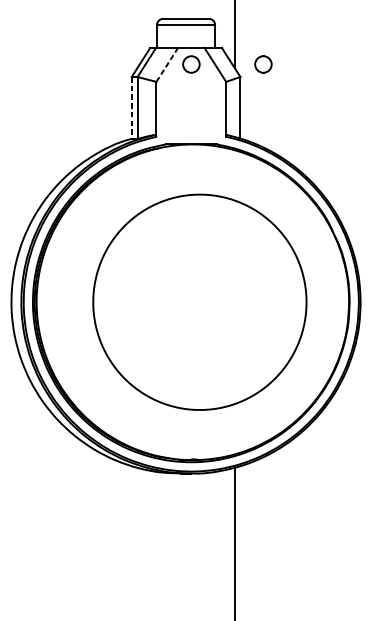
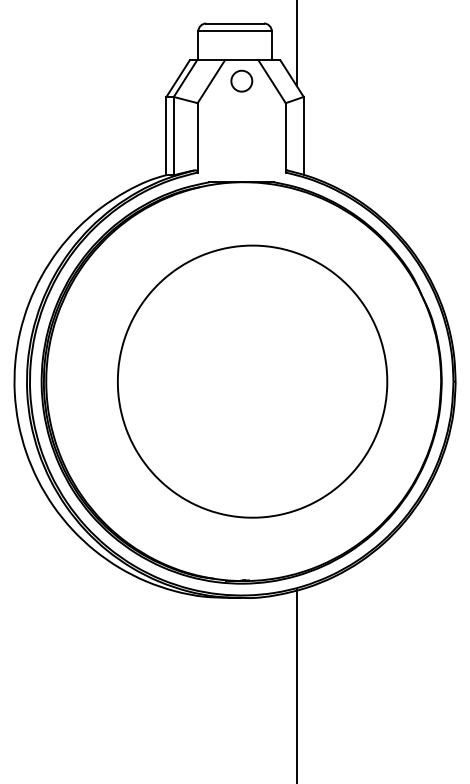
part: (263, 63) -> (332, 80), removed
line: (167, 64) -> (211, 81), dashed -> solid
line: (131, 108) -> (166, 136), dashed -> solid

